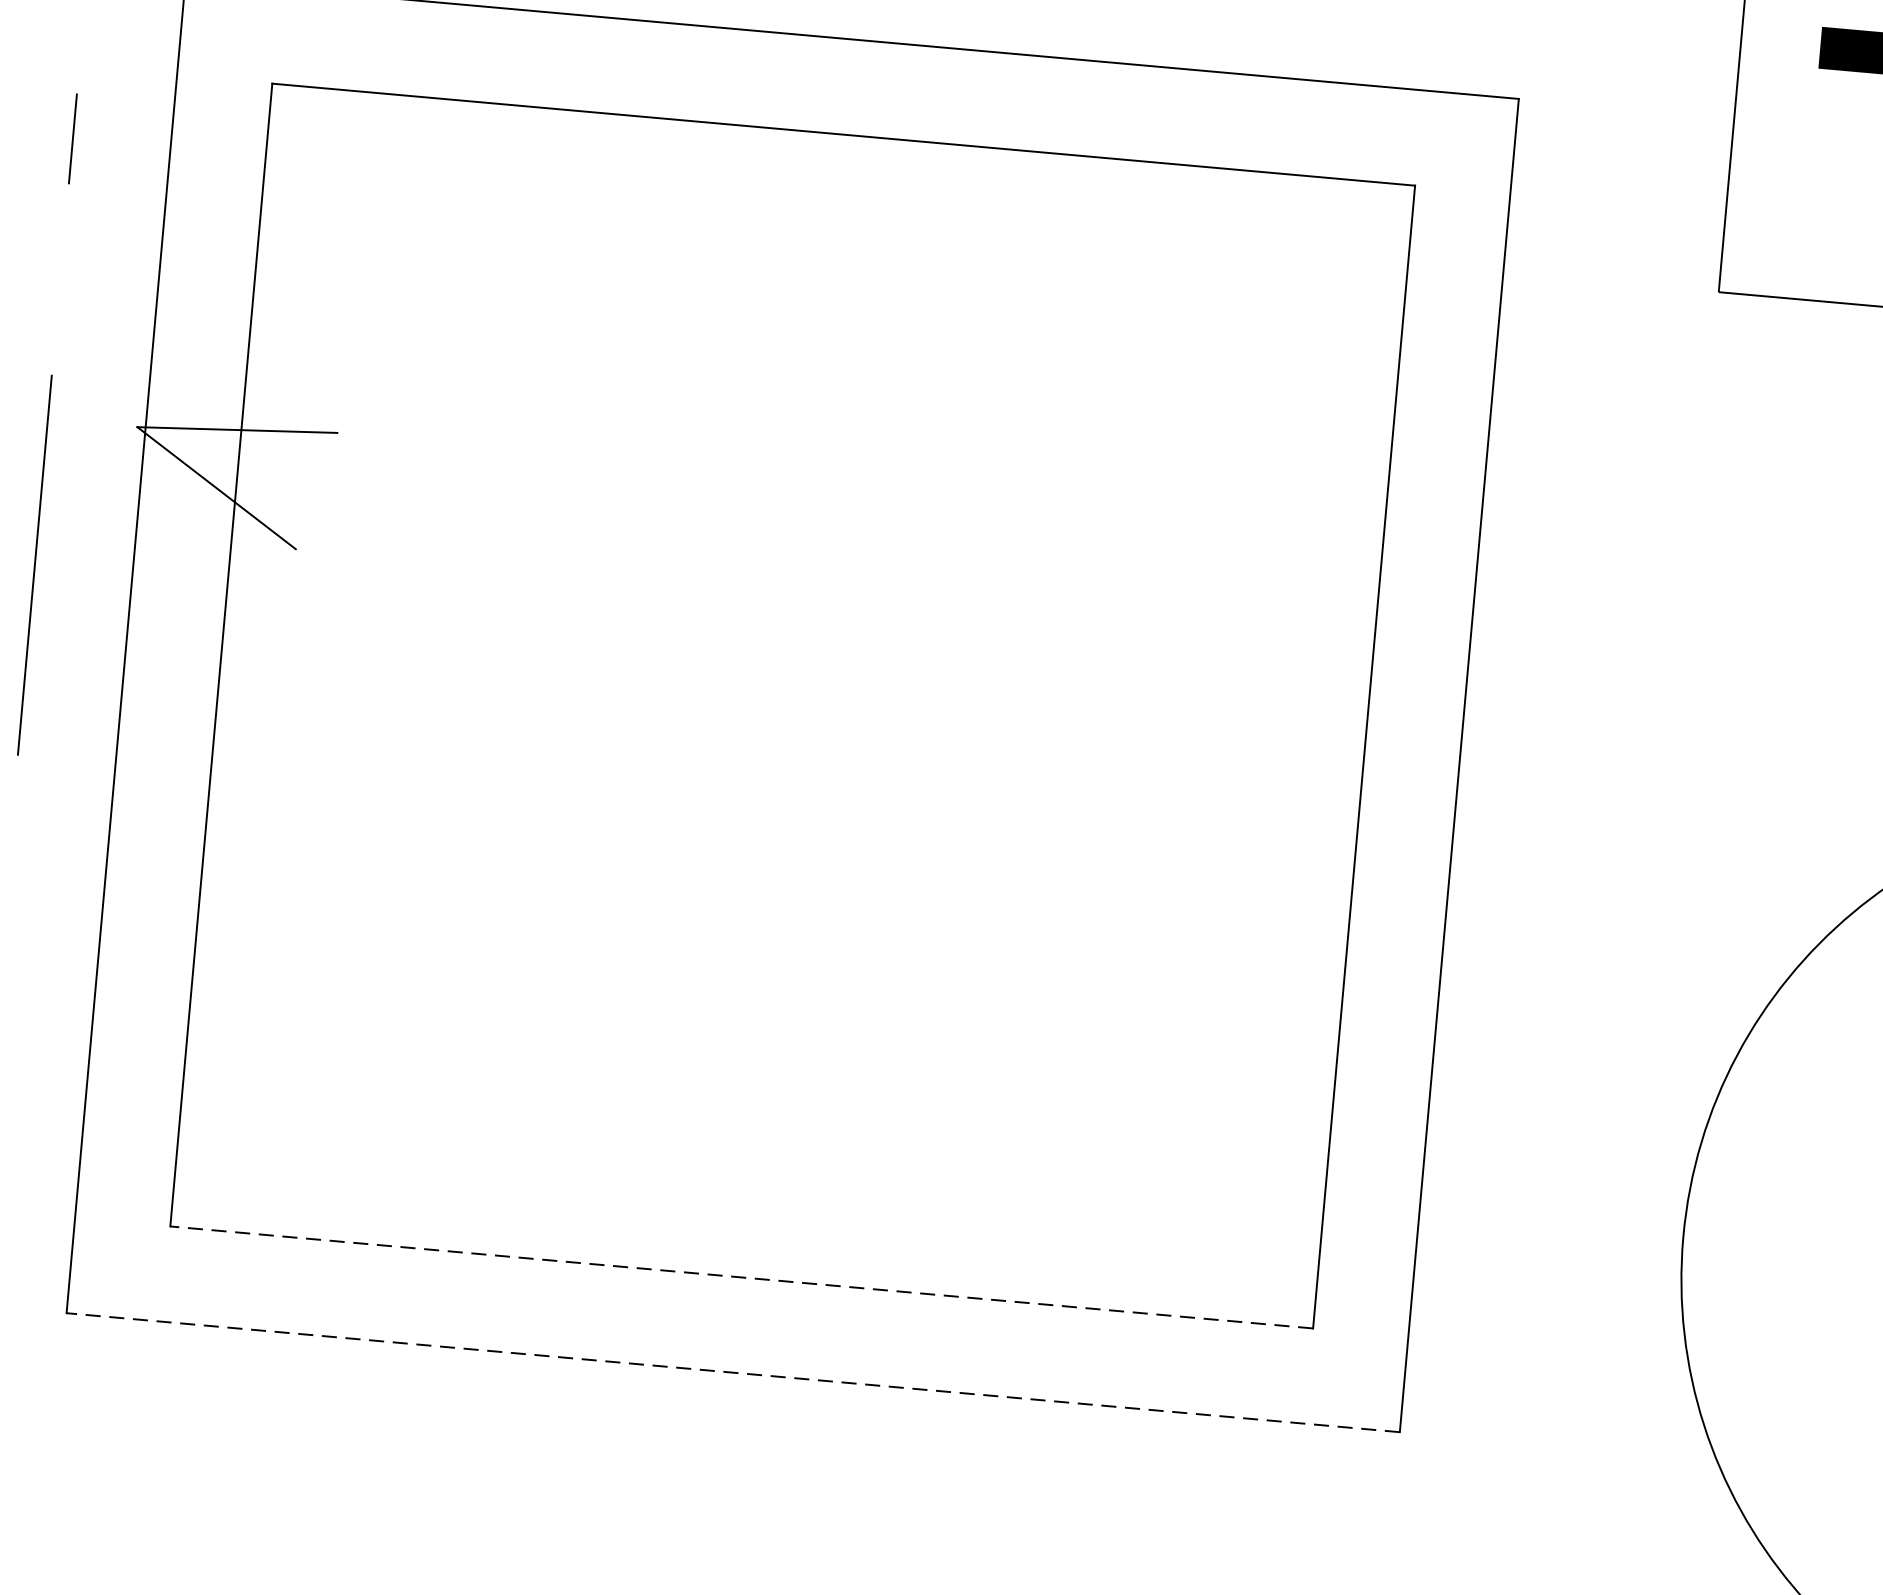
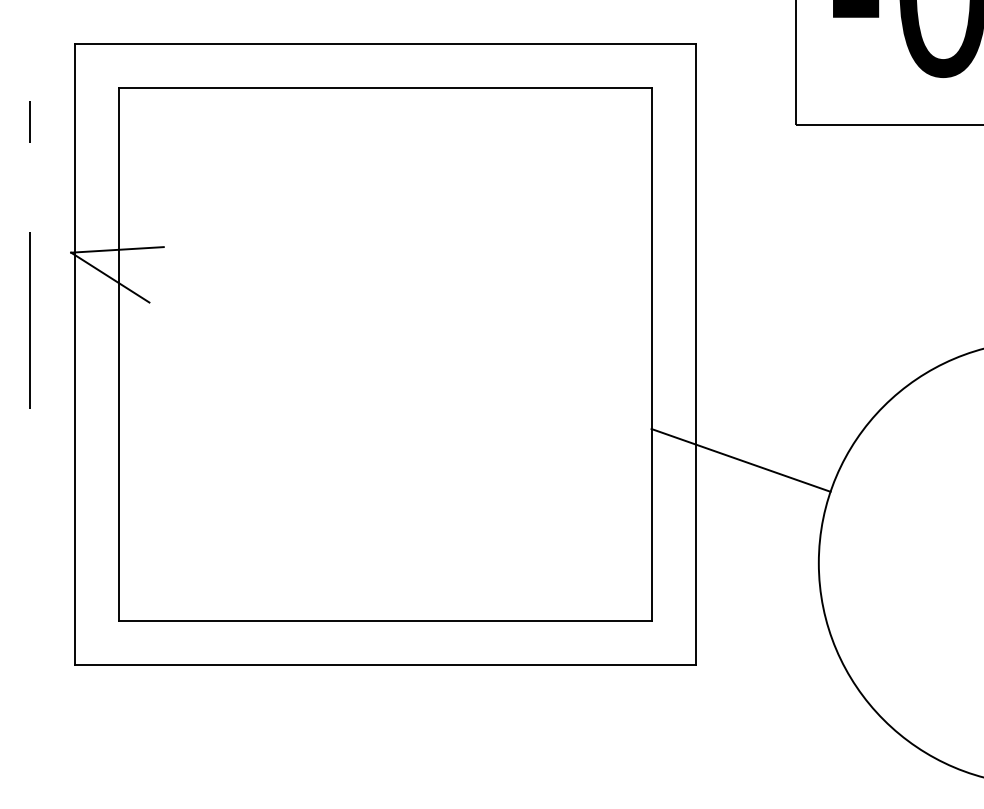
line: (1534, 1001) -> (740, 460), added
line: (739, 1277) -> (384, 620), dashed -> solid
line: (731, 1371) -> (384, 664), dashed -> solid

